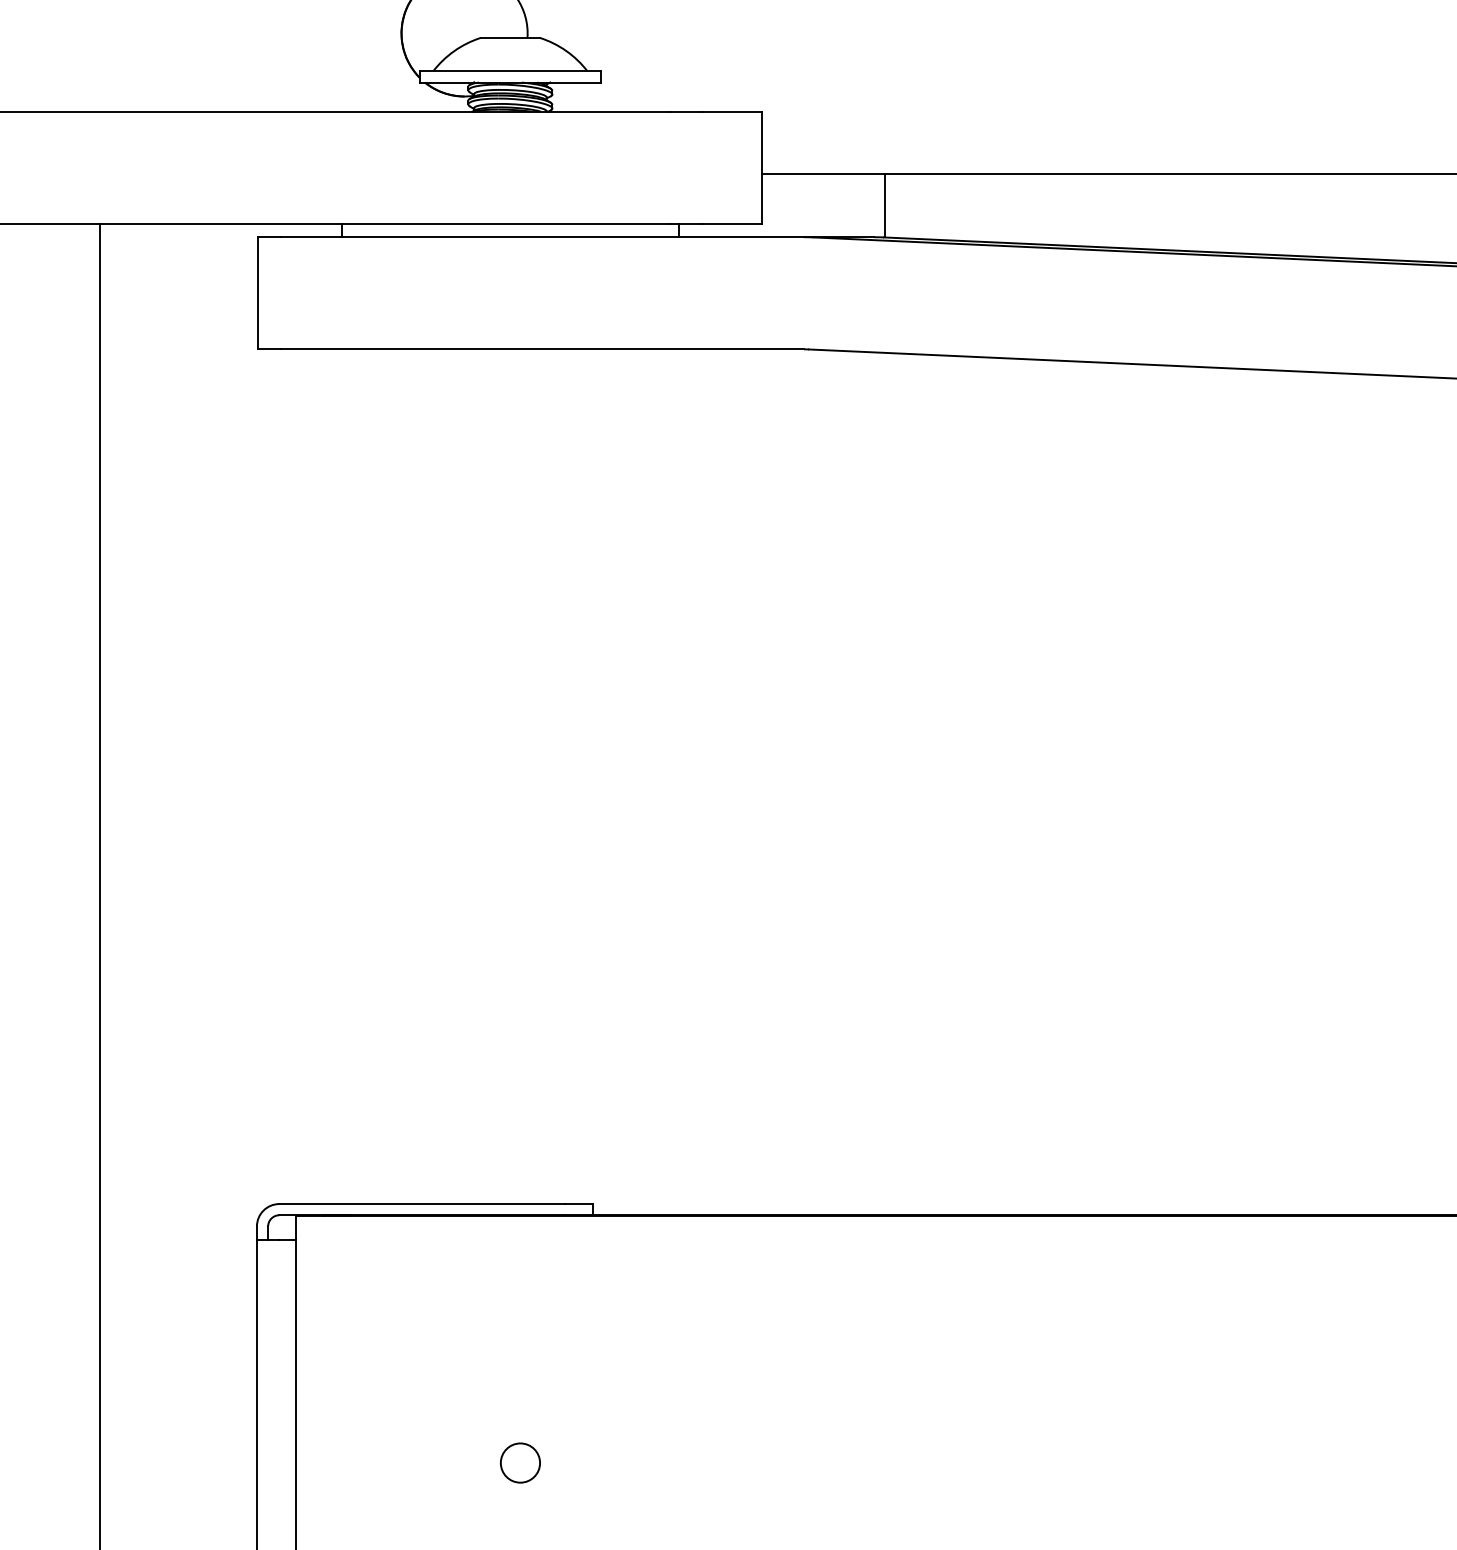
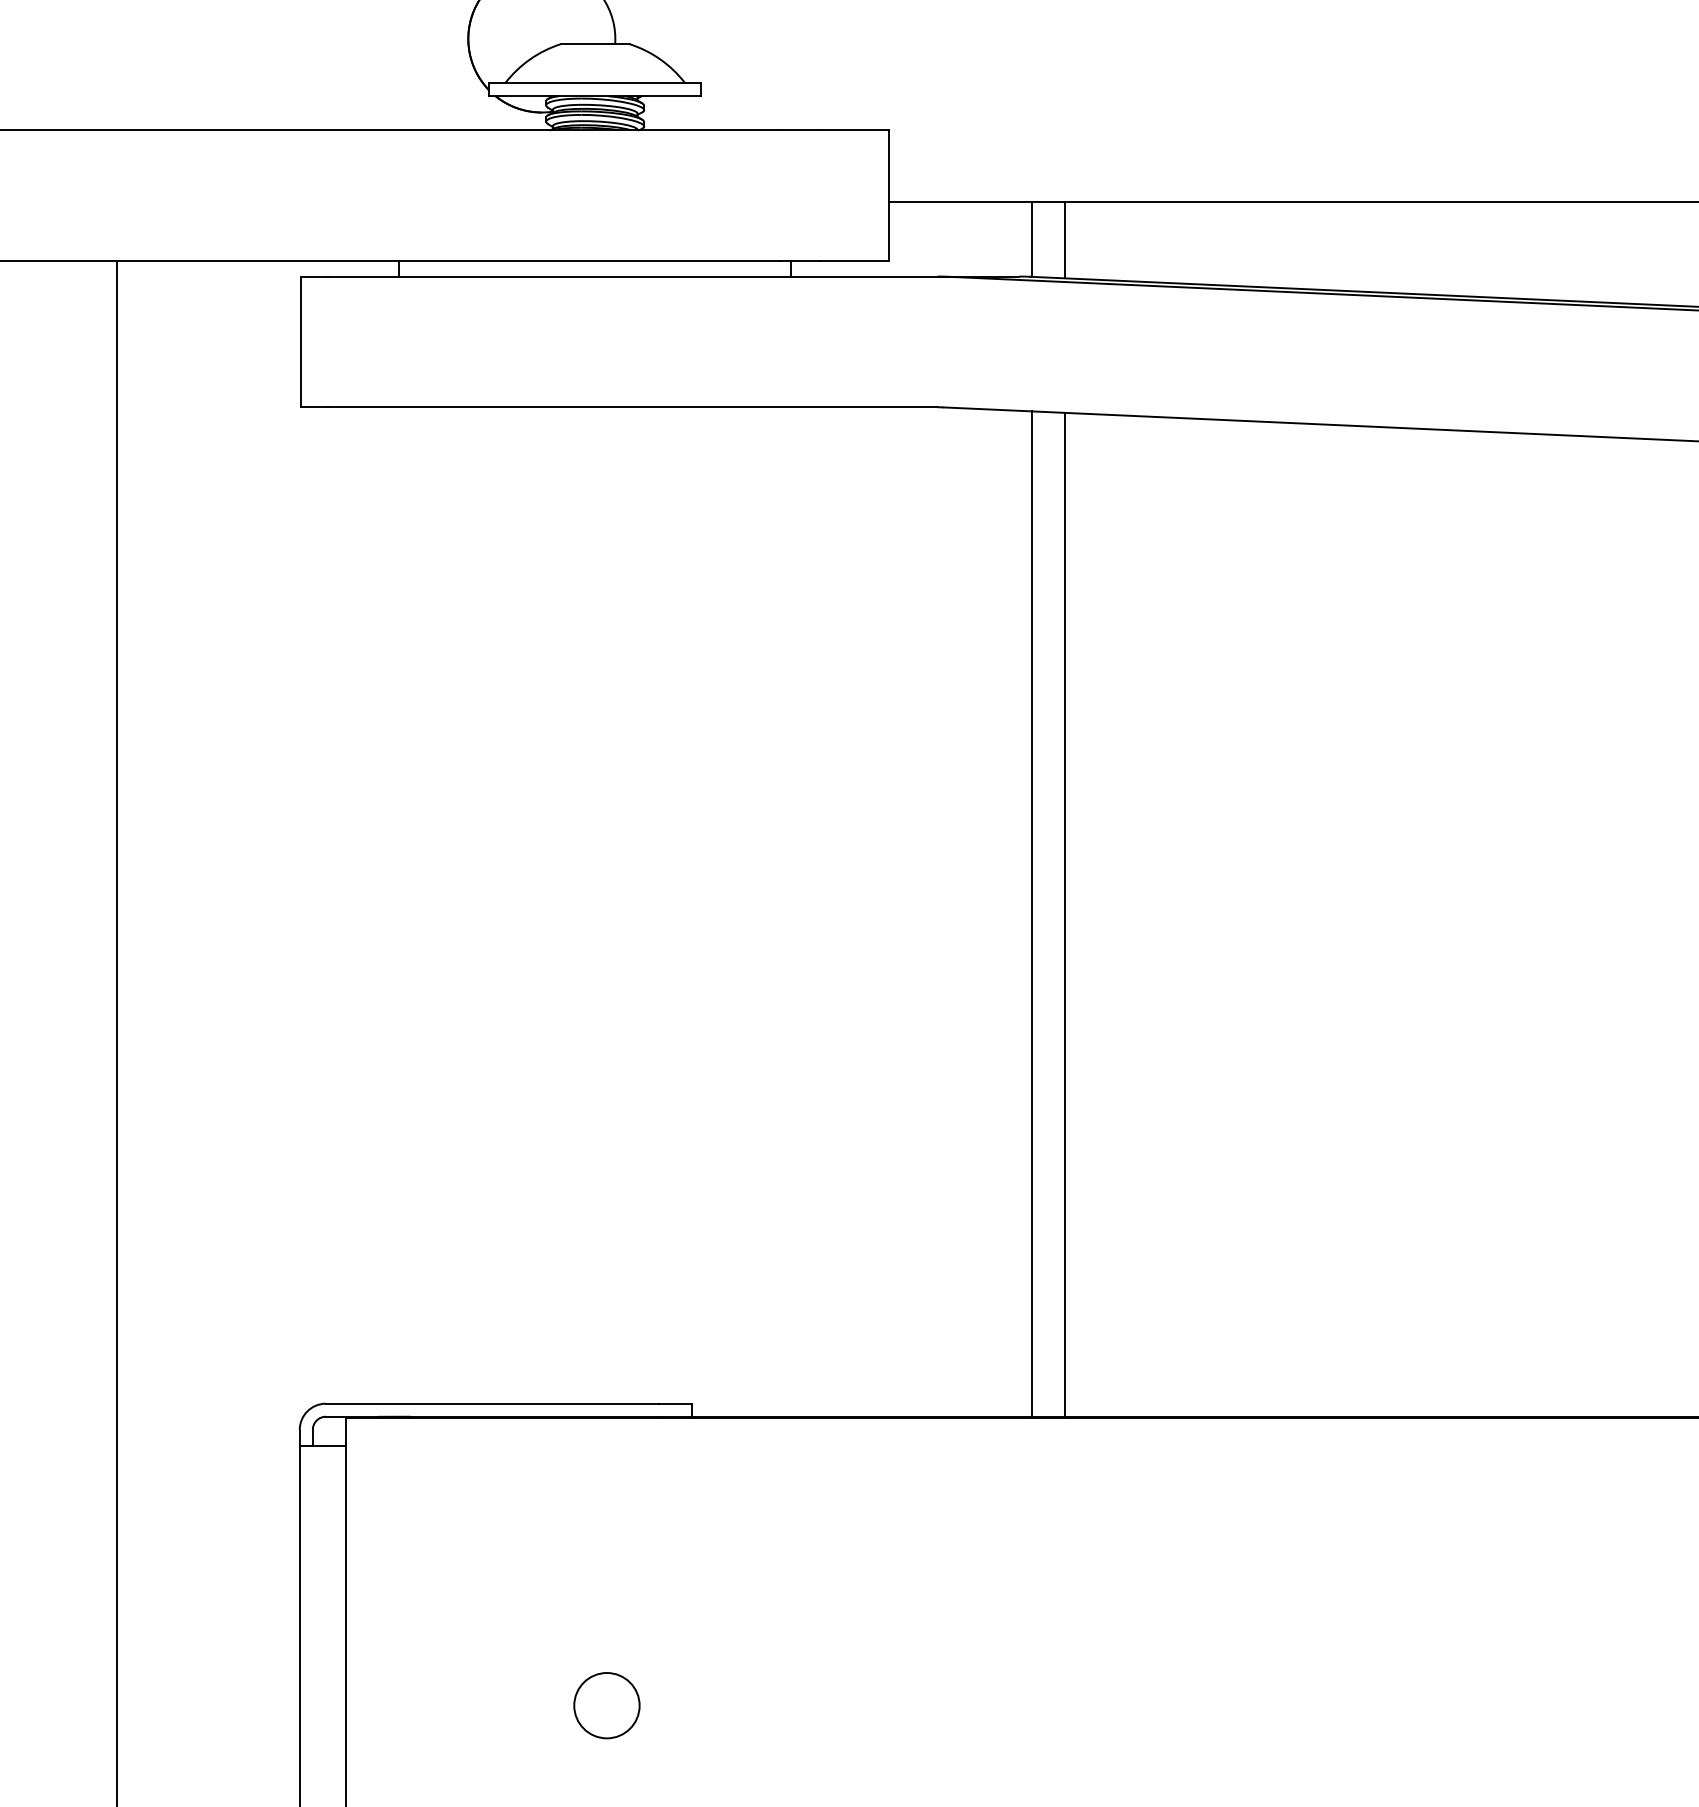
line: (913, 205) -> (1065, 239), added
line: (884, 783) -> (1031, 913), added
line: (913, 784) -> (1065, 914), added
circle: (520, 1462) -> (607, 1704), size x1.43

